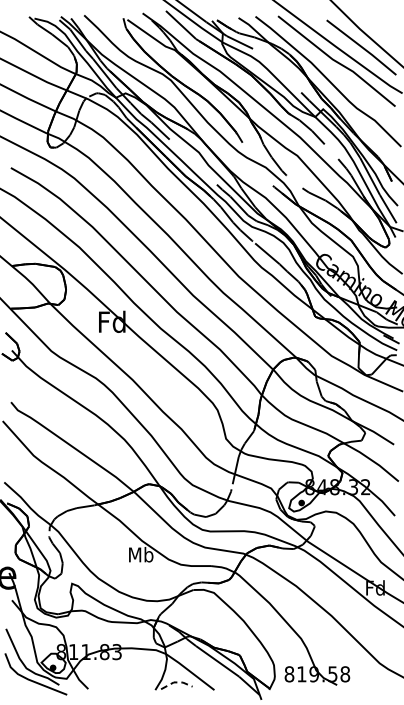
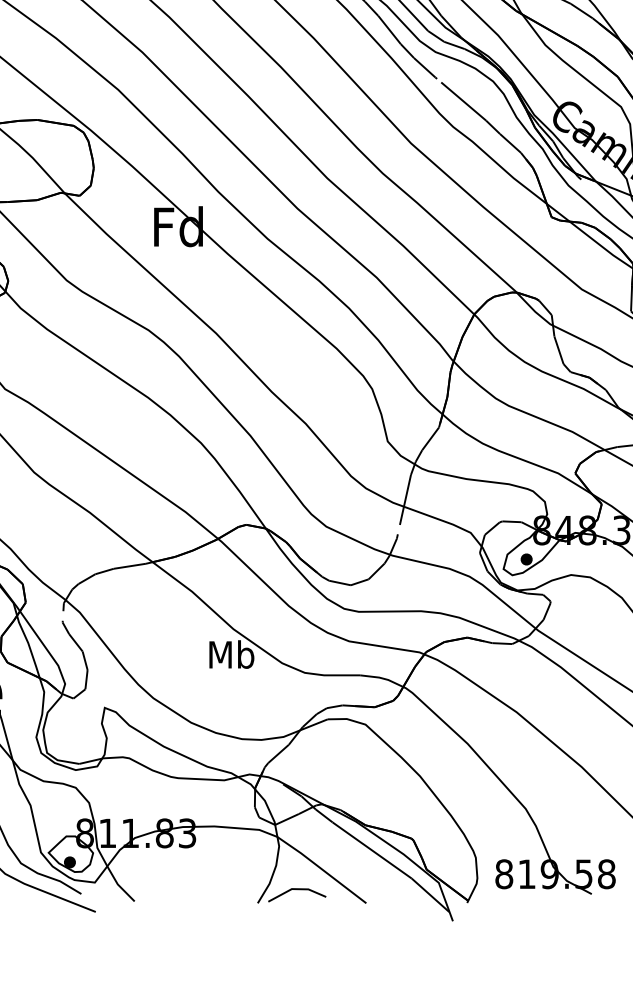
line: (176, 682) -> (296, 889), dashed -> solid

